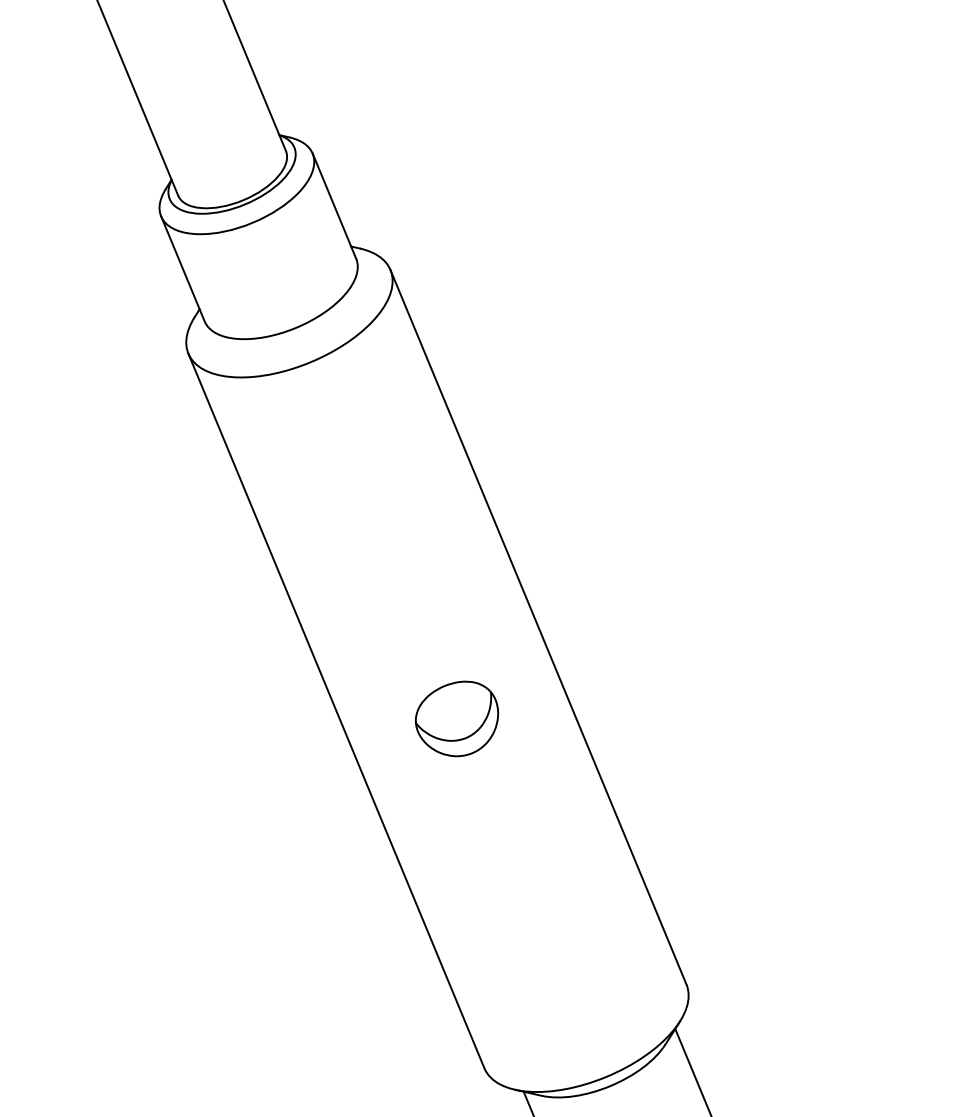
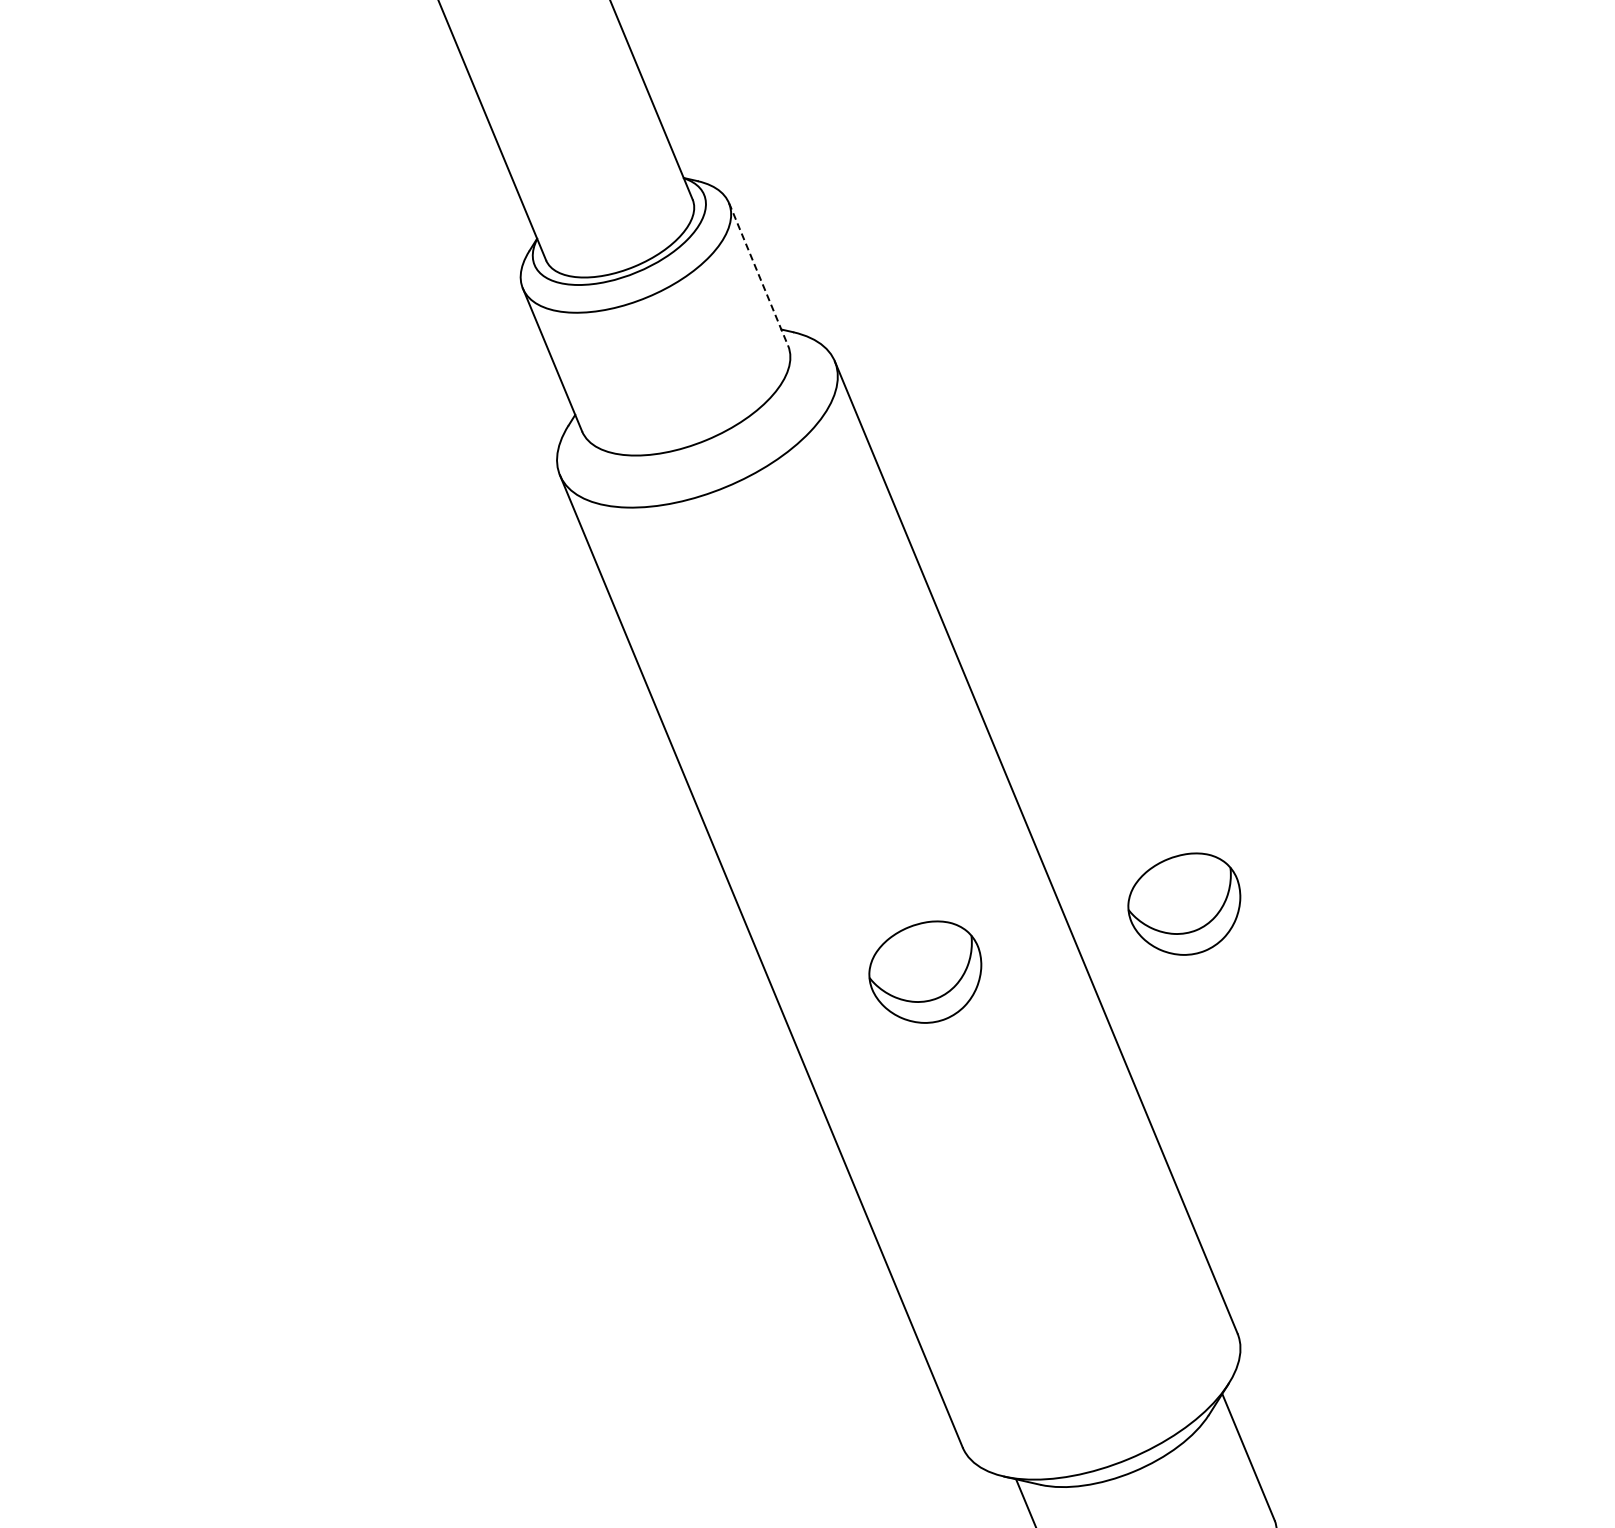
line: (334, 206) -> (758, 275), solid -> dashed
part: (647, 668) -> (1184, 903), added

